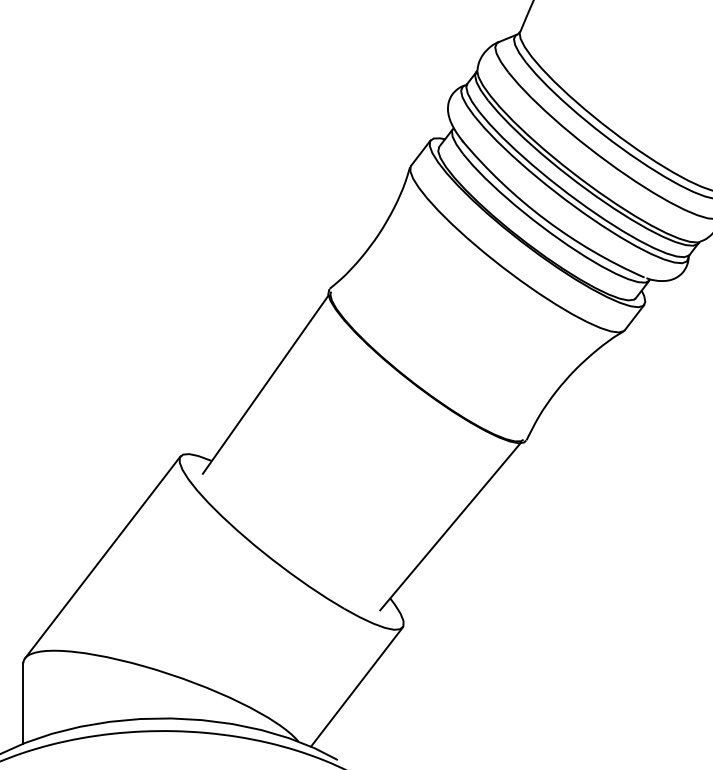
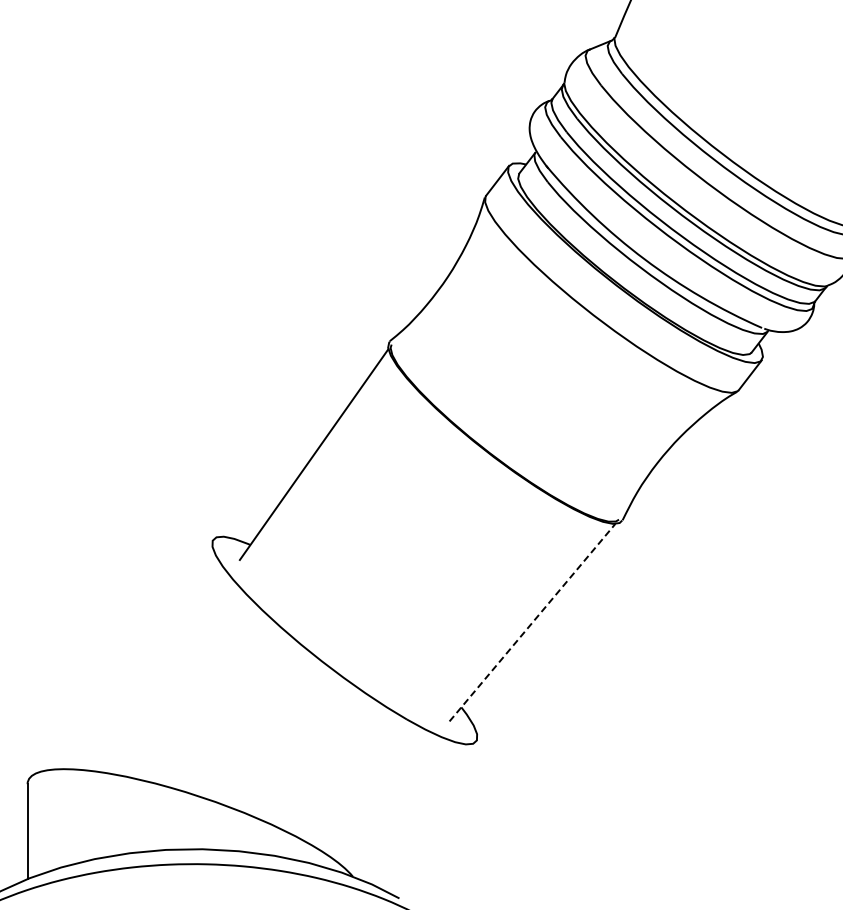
line: (450, 526) -> (532, 622), solid -> dashed
line: (102, 557) -> (121, 658), removed
line: (356, 686) -> (421, 811), removed

